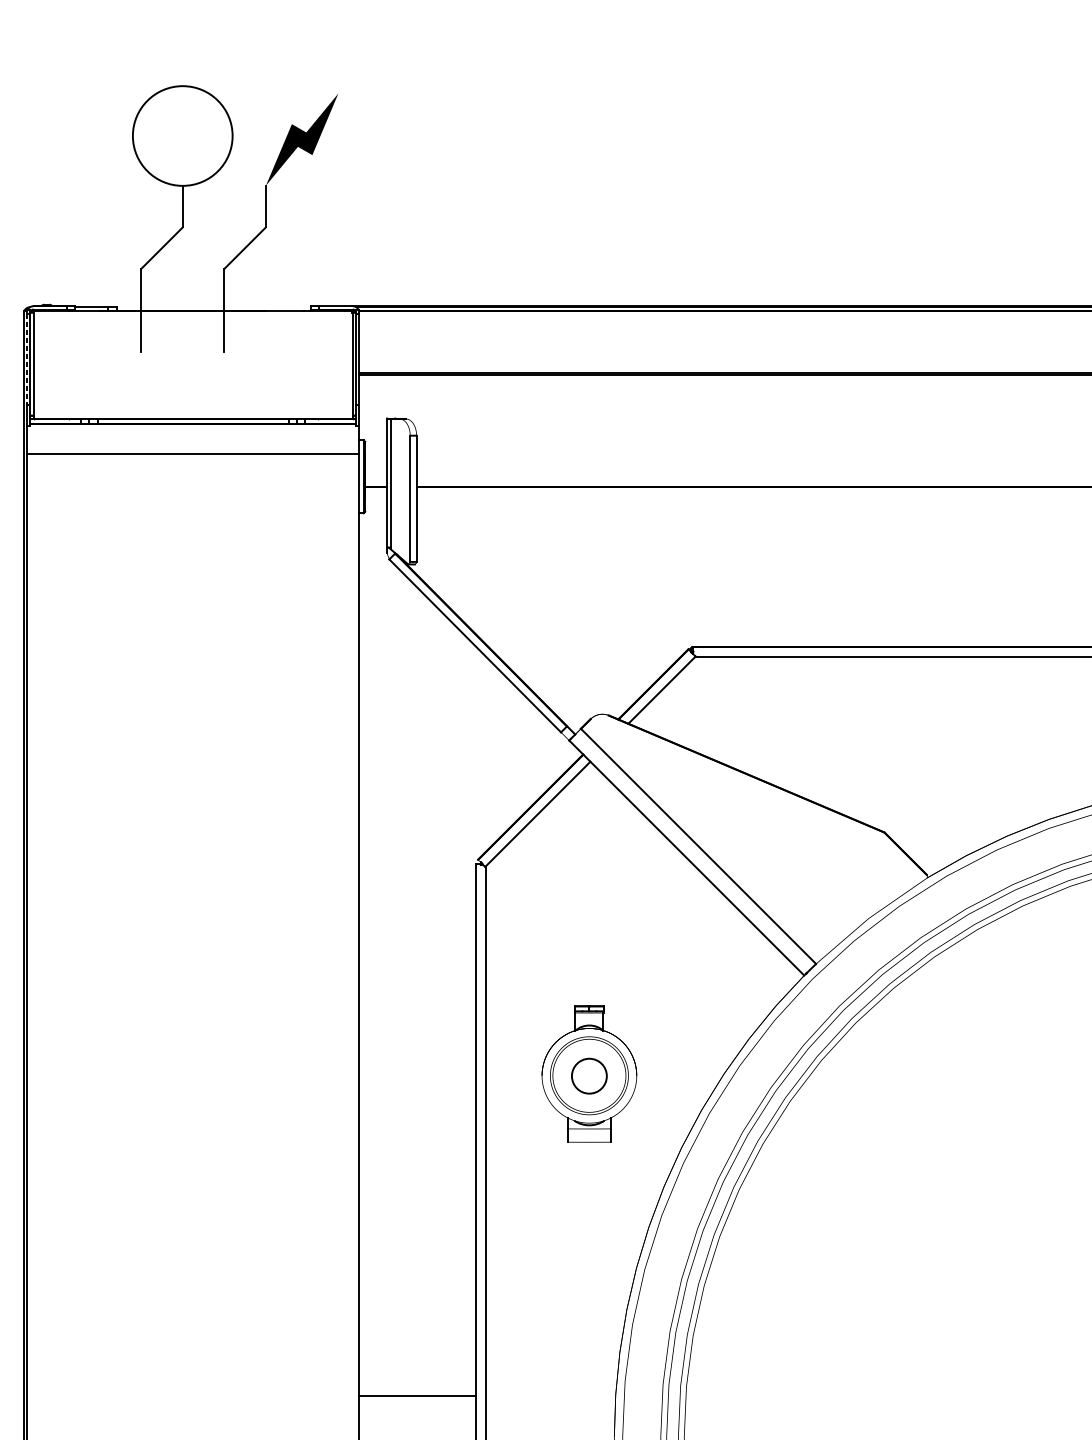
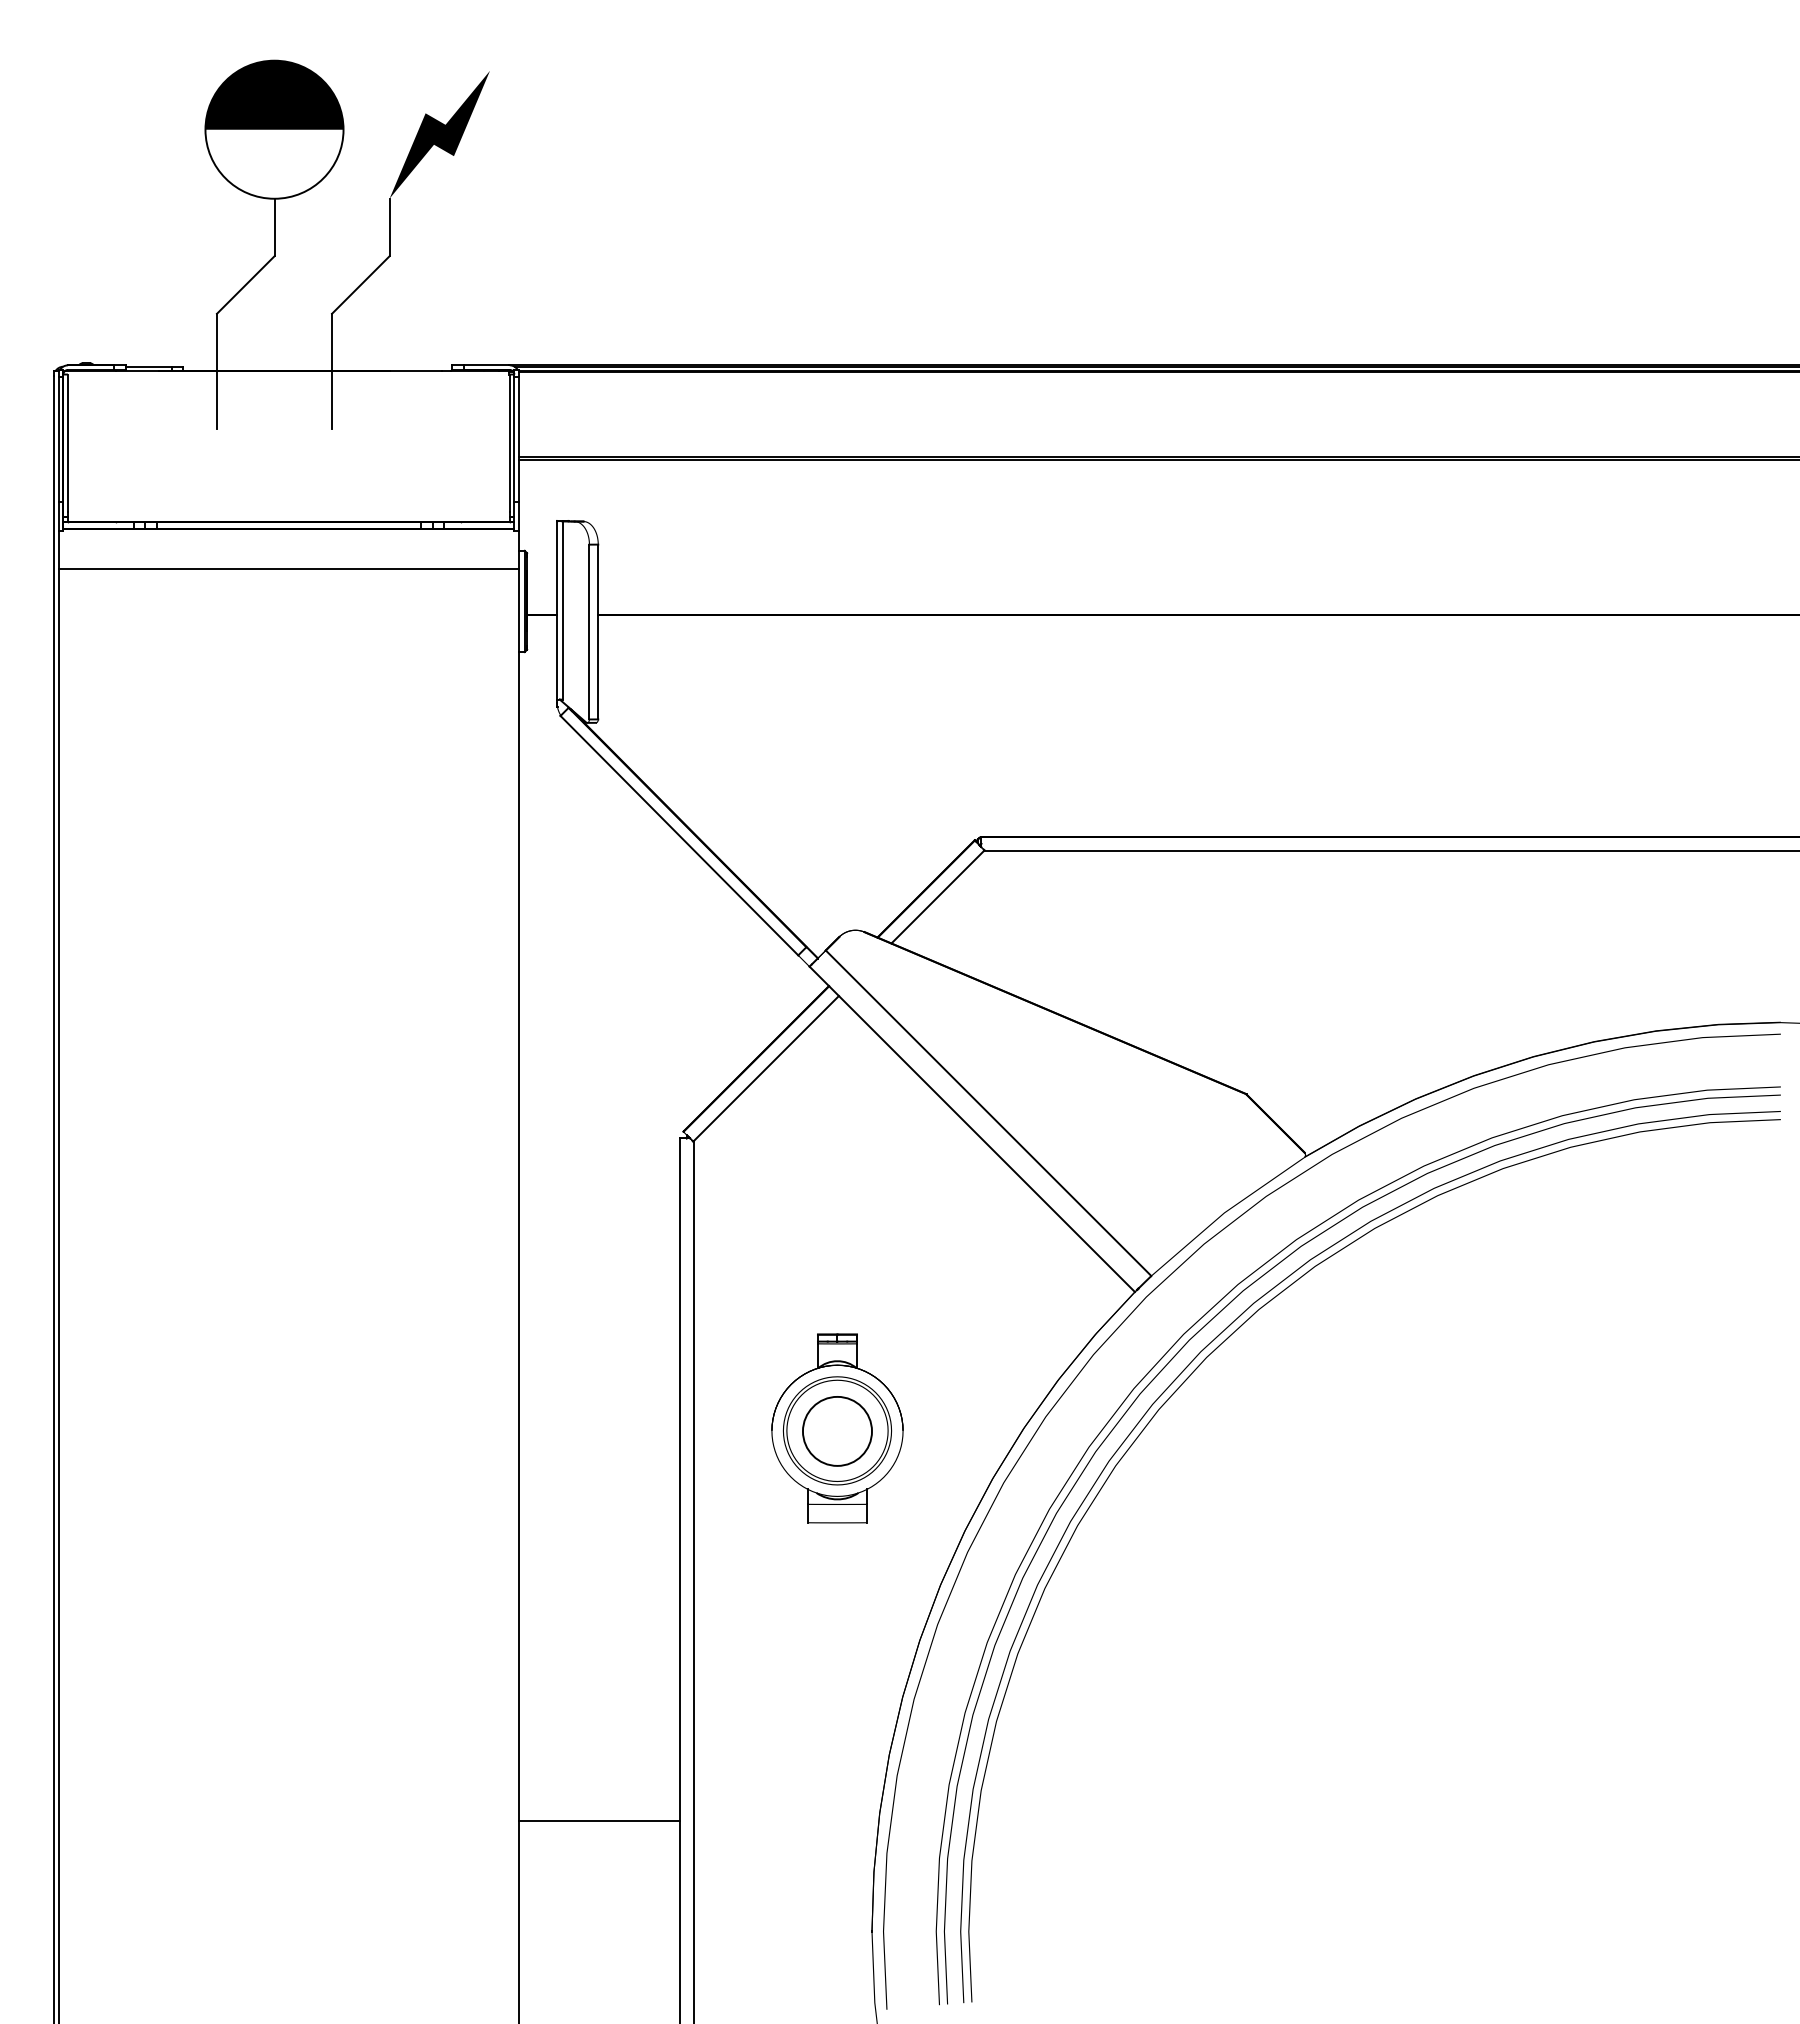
fill: (182, 110) -> (274, 94), added
line: (26, 359) -> (58, 439), dashed -> solid
circle: (589, 1075) -> (837, 1430), size x1.43
line: (416, 1396) -> (598, 1820), moved

